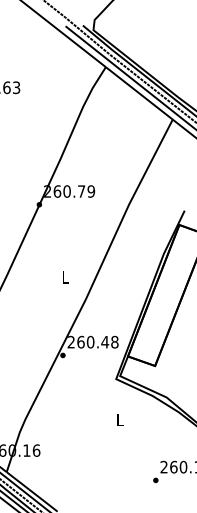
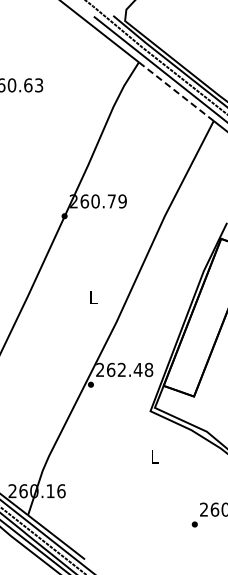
line: (139, 93) -> (176, 91), solid -> dashed
text: (90, 341) -> (121, 369), 260.48 -> 262.48

